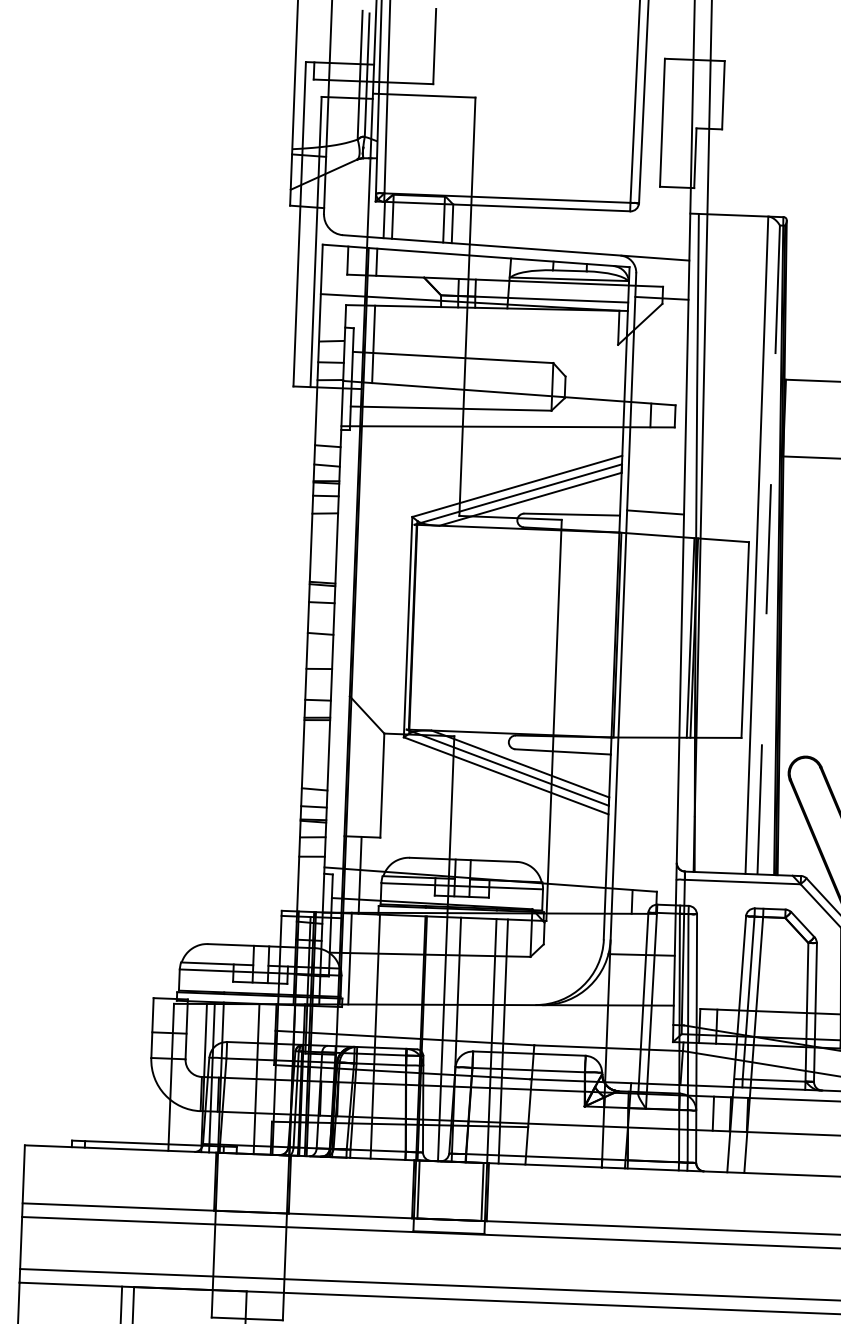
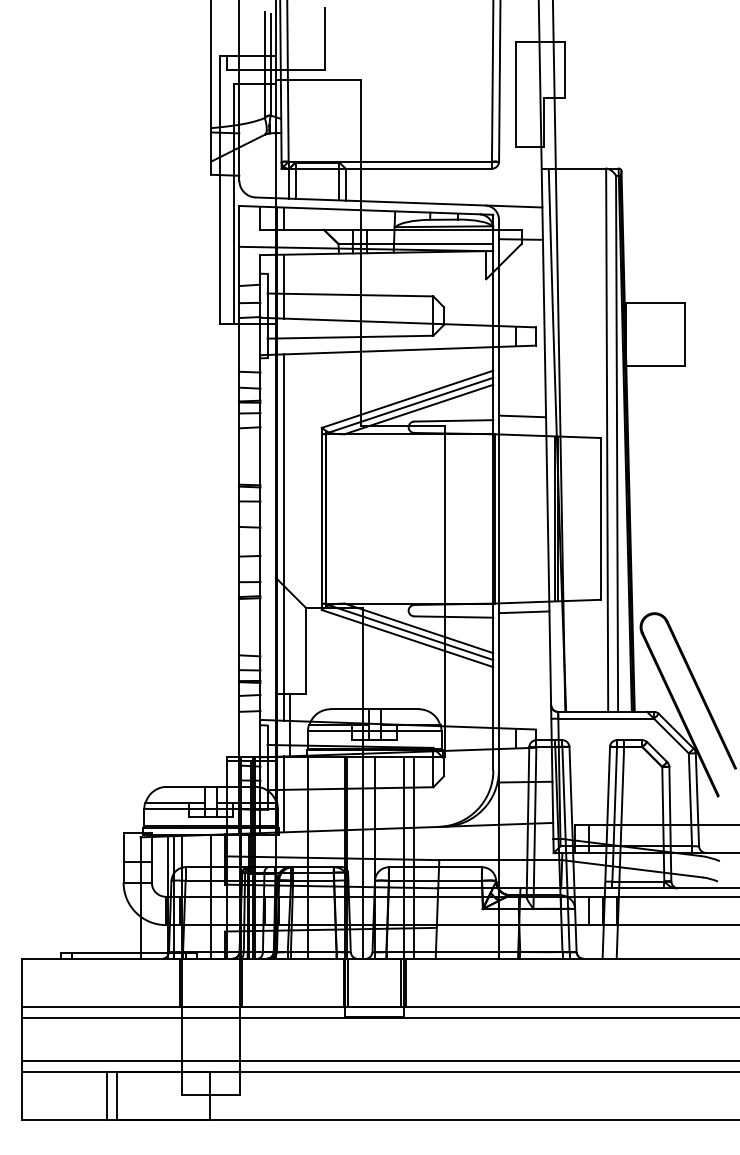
line: (769, 549) -> (617, 443), dashed -> solid
line: (362, 647) -> (284, 537), added
line: (647, 749) -> (523, 612), added

